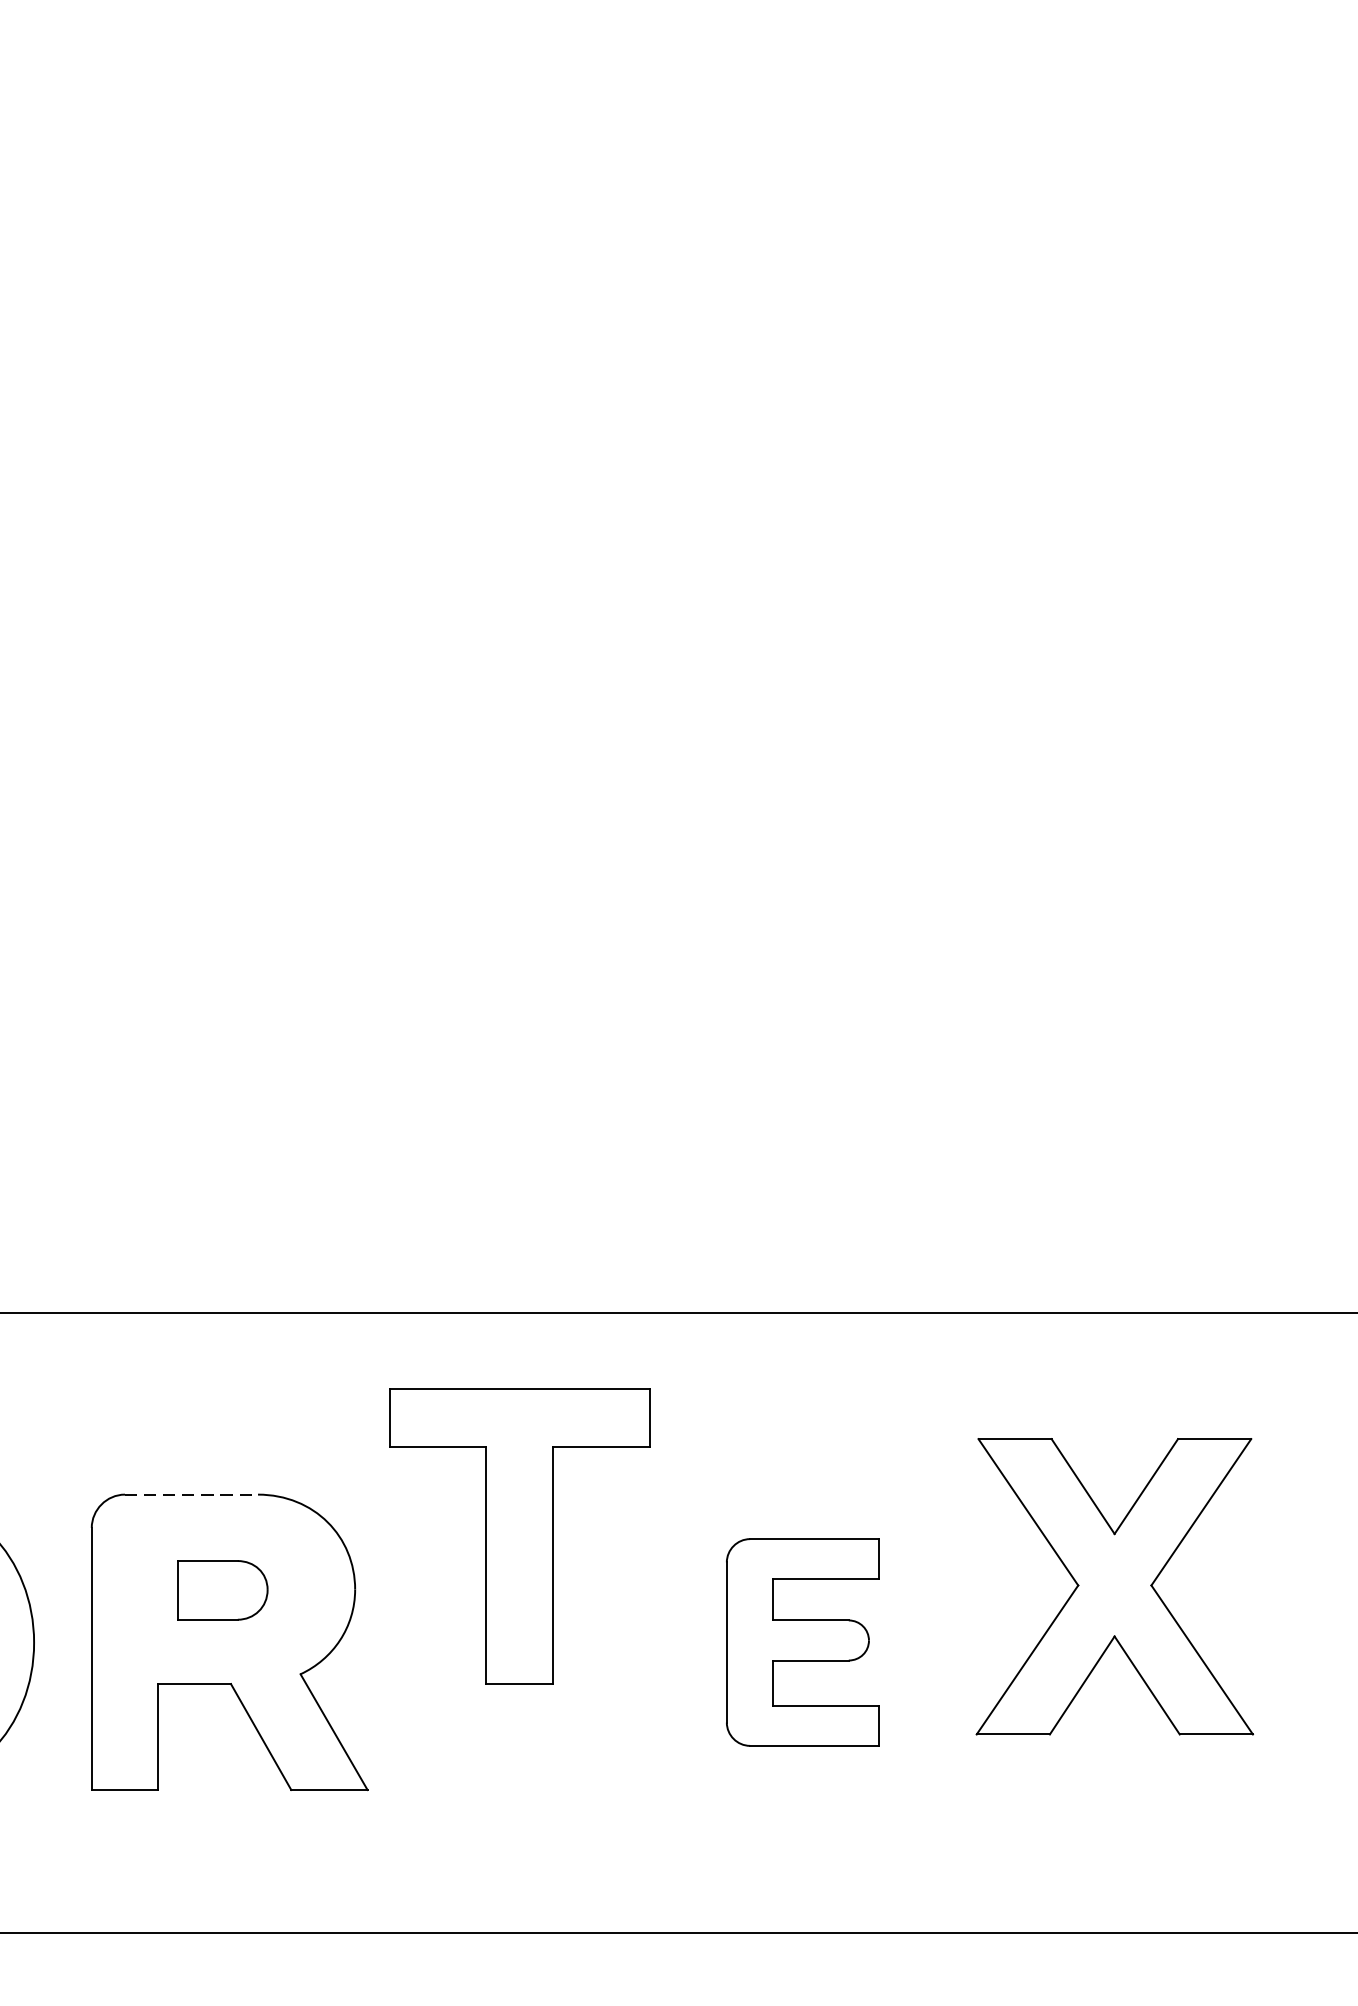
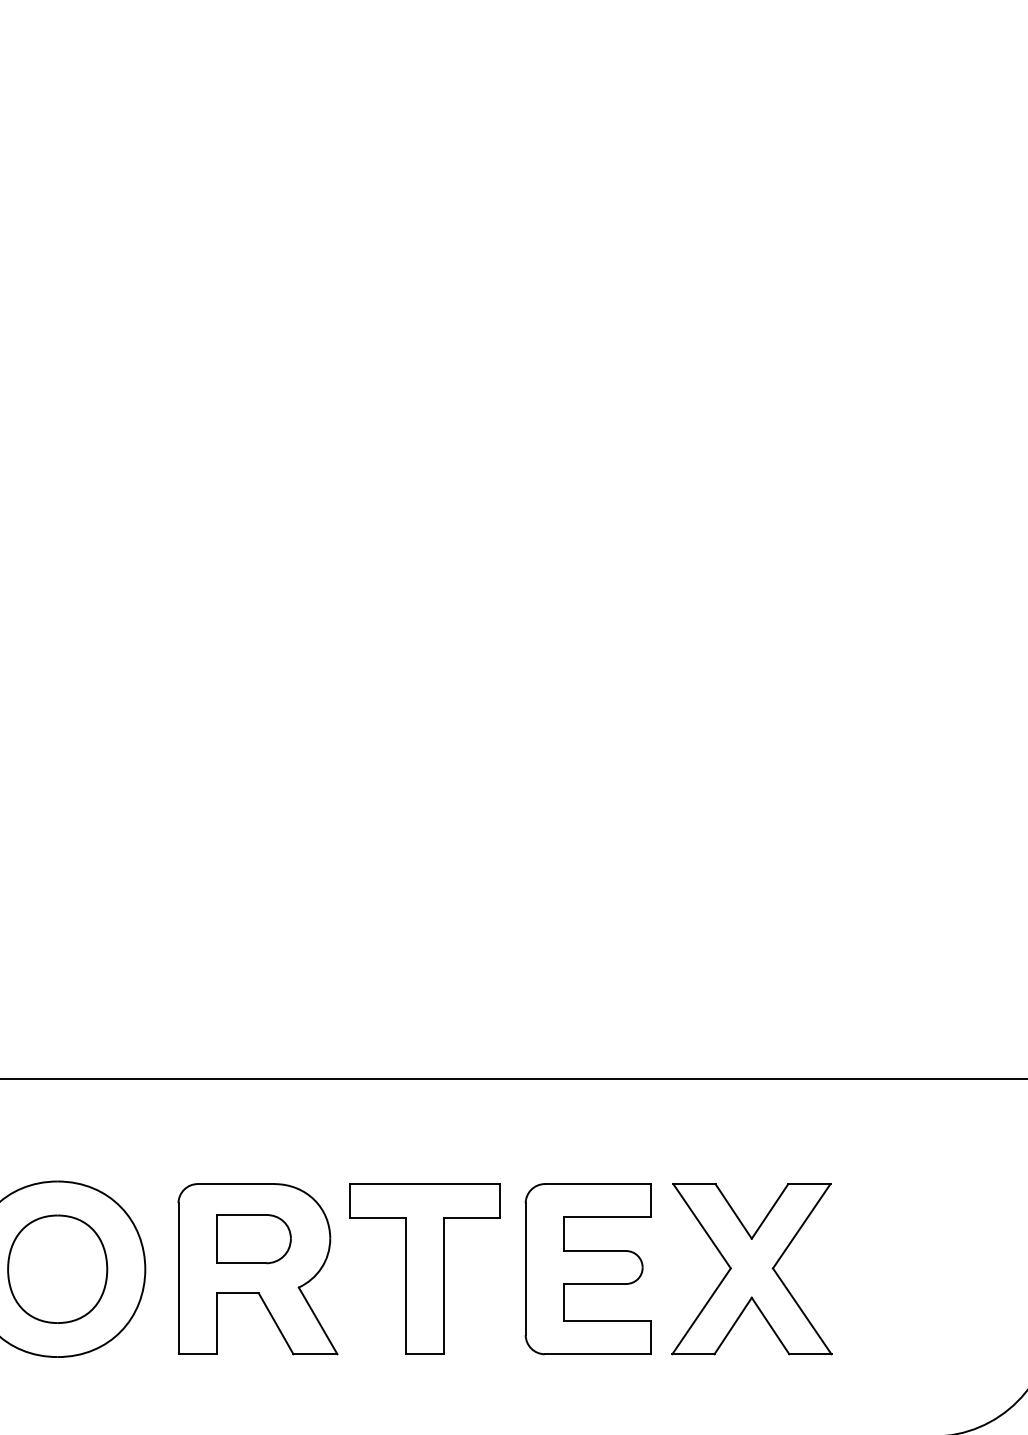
line: (192, 1495) -> (236, 1184), dashed -> solid
part: (518, 1535) -> (424, 1268), moved
part: (1114, 1587) -> (751, 1269), moved
part: (221, 1590) -> (253, 1239), size x1.43
part: (801, 1642) -> (587, 1269), size x1.43

